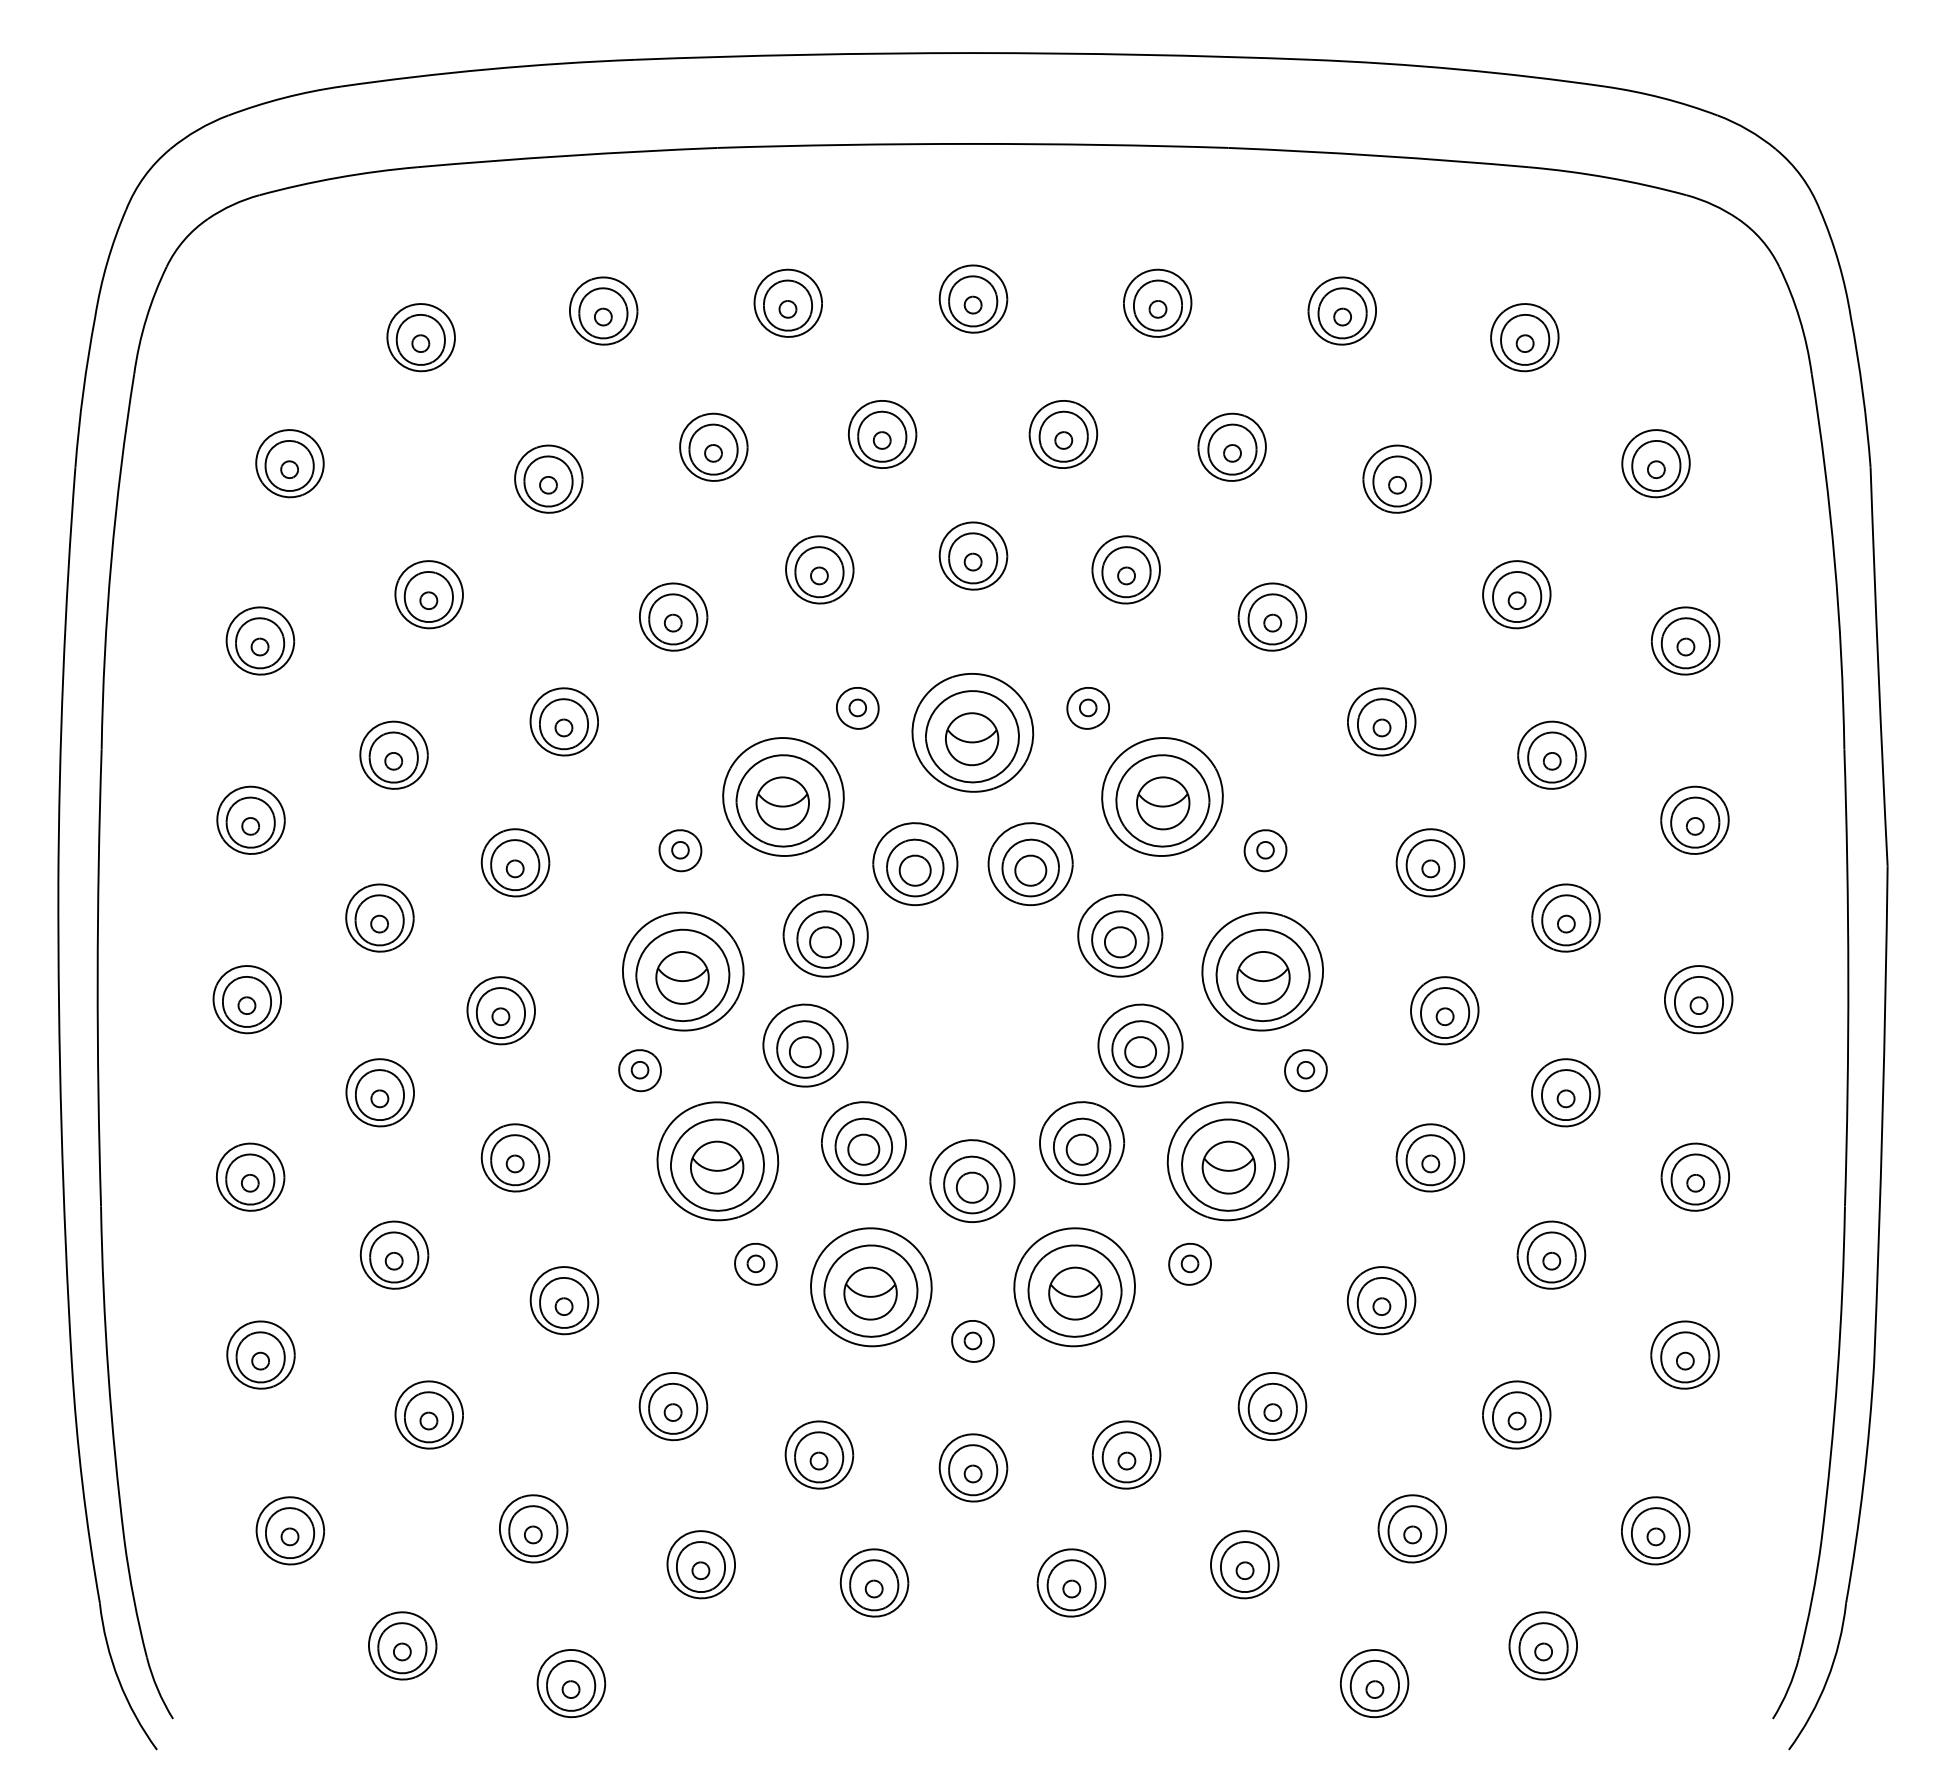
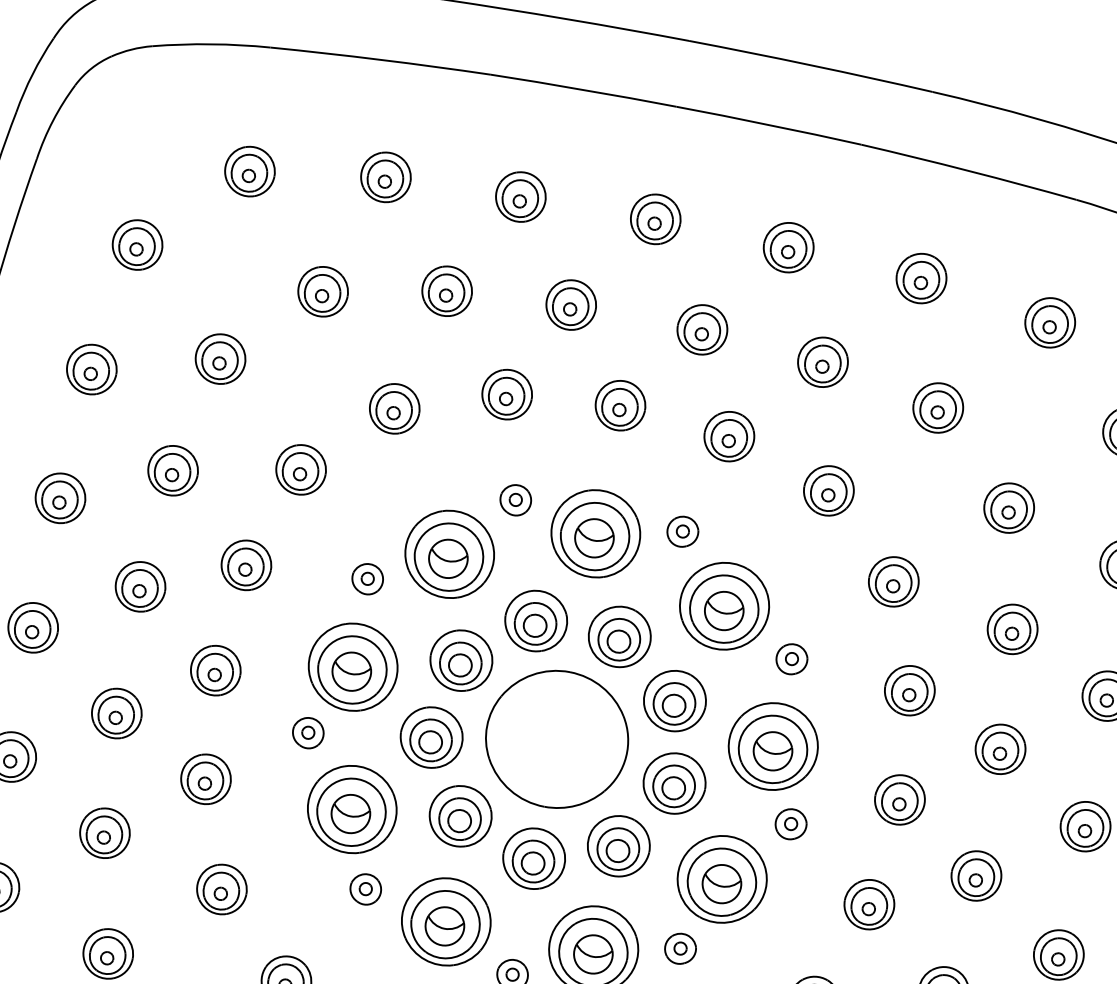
part: (972, 1016) -> (556, 739), added

